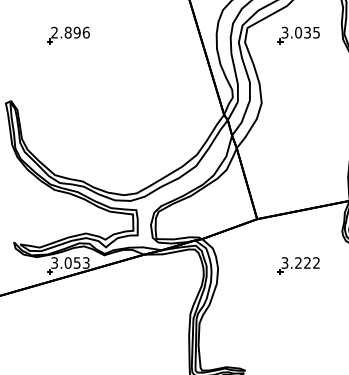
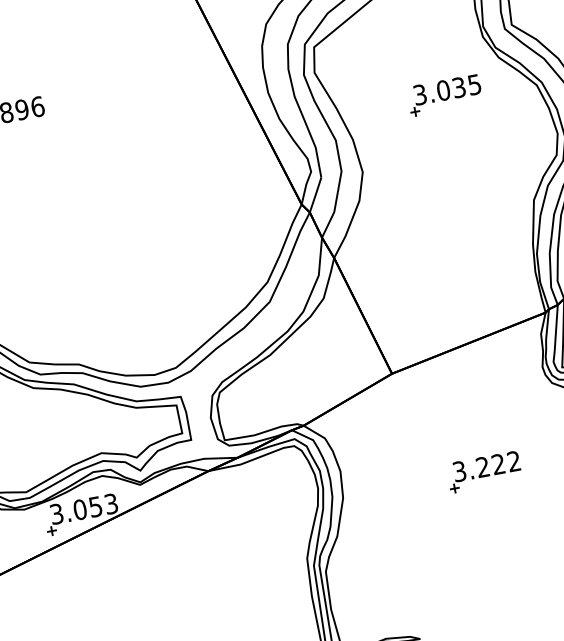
part: (298, 35) -> (444, 95), moved
part: (298, 265) -> (483, 471), moved

